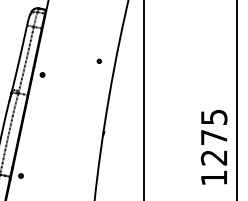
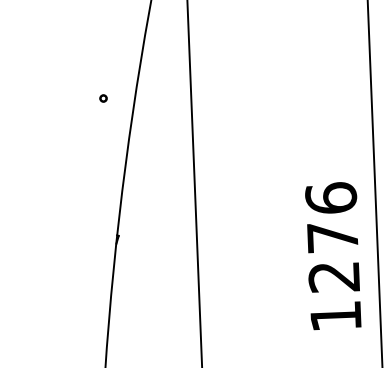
text: (213, 117) -> (329, 198), 1275 -> 1276

